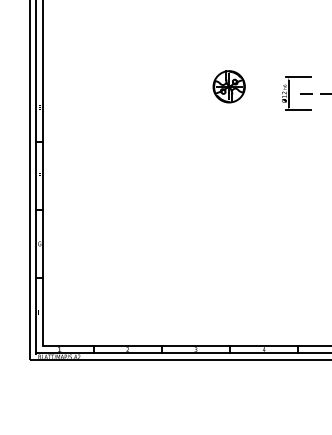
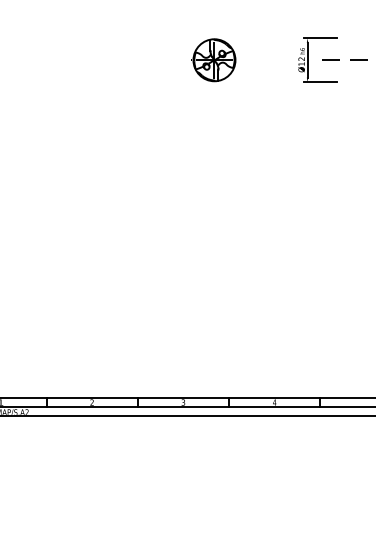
part: (228, 86) -> (213, 59), moved

